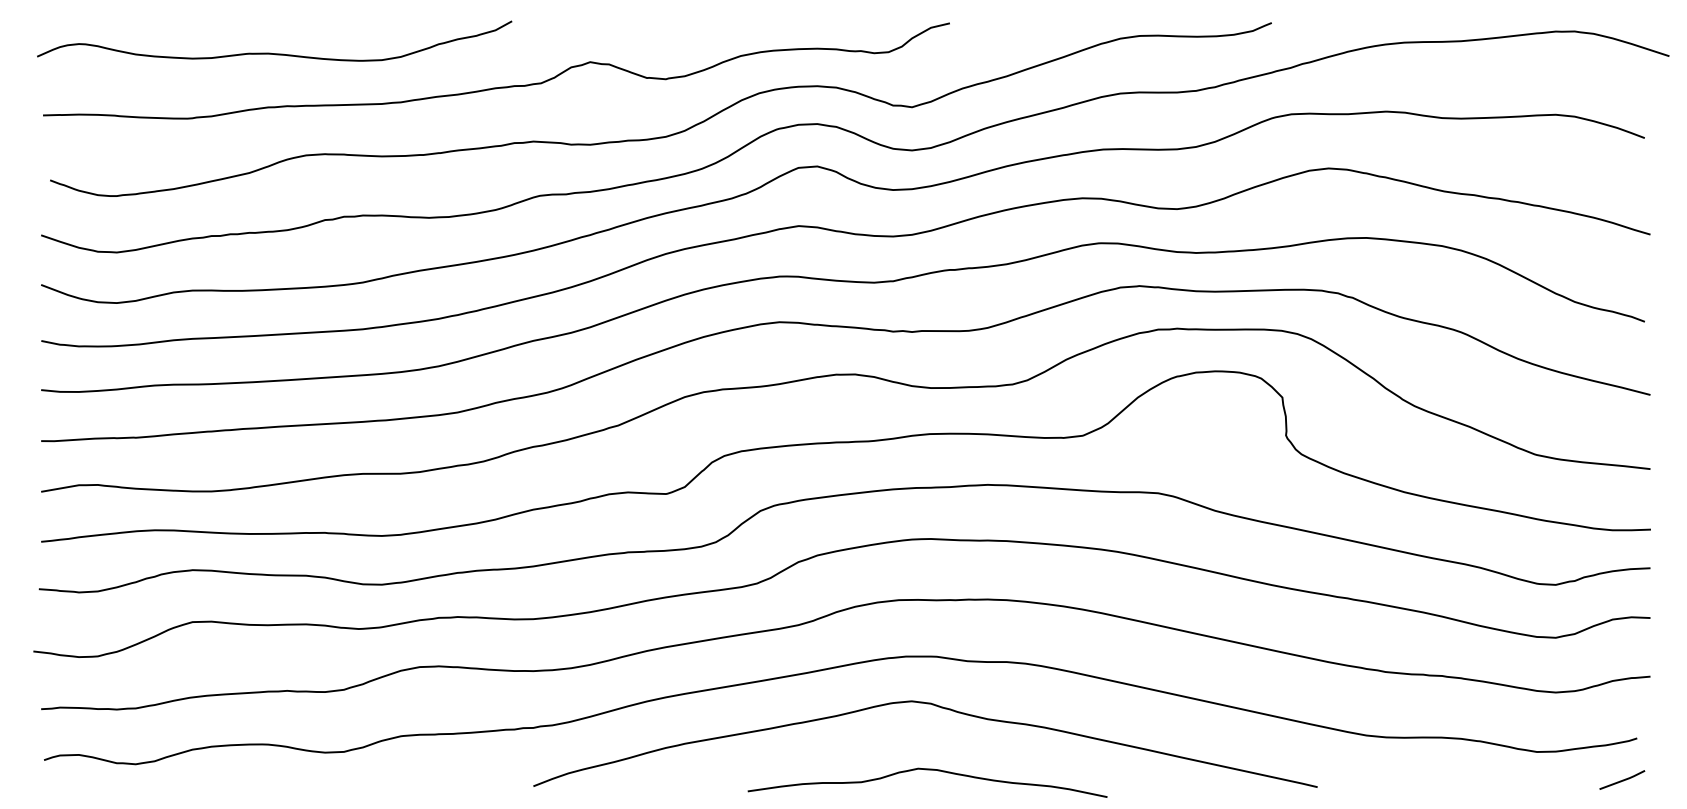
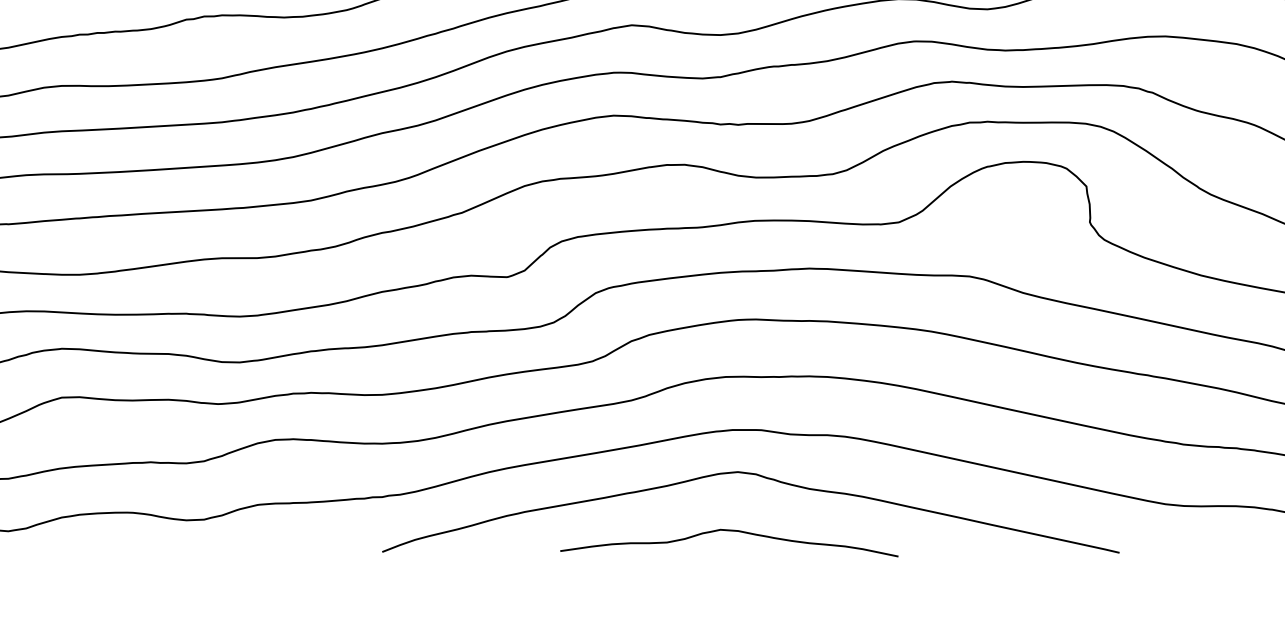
curve: (927, 770) -> (729, 531), moved

